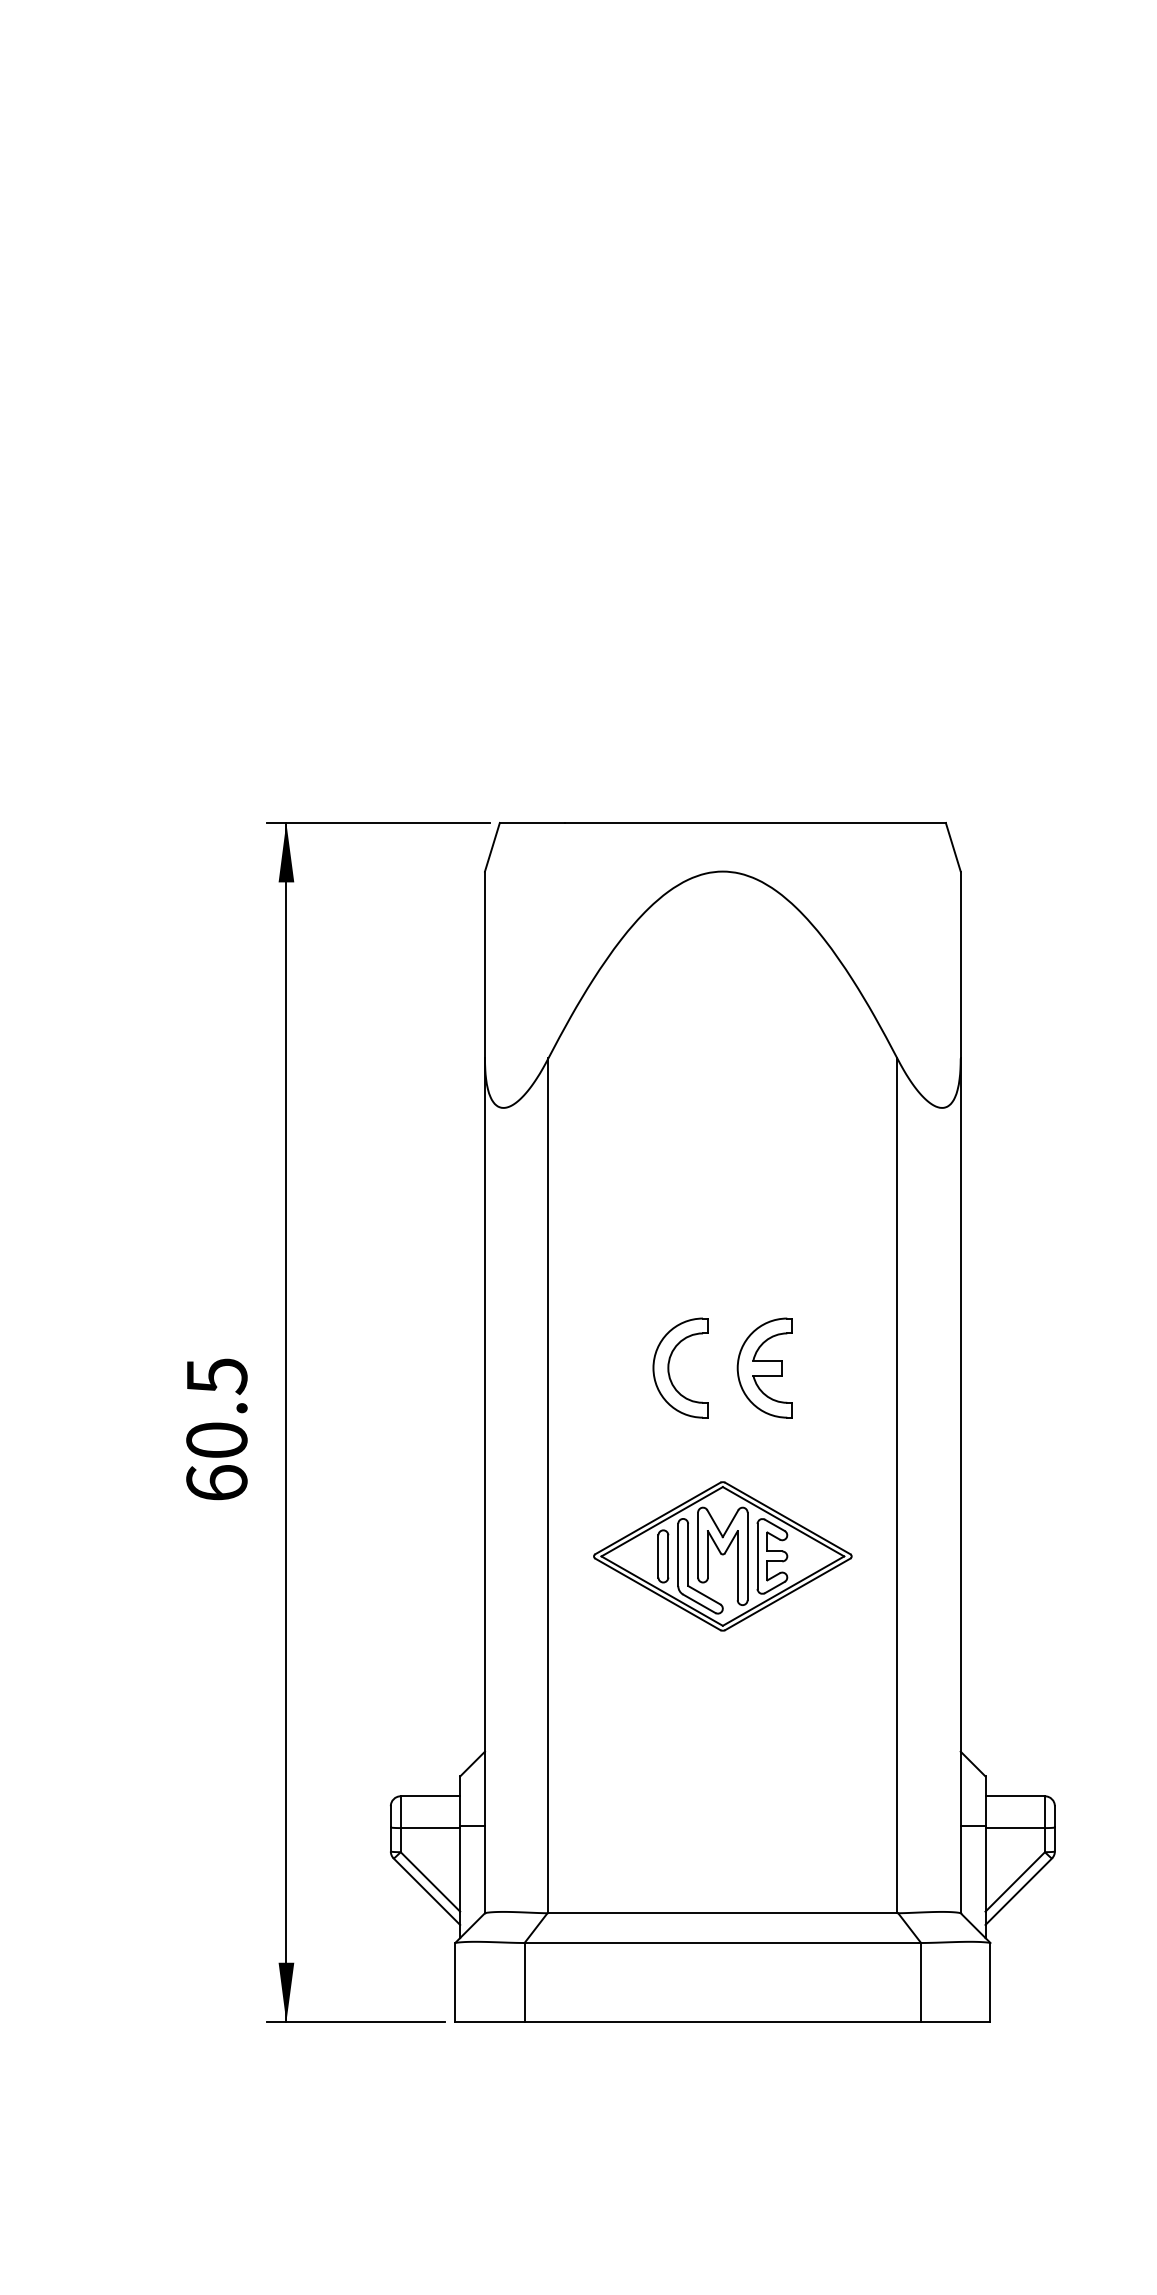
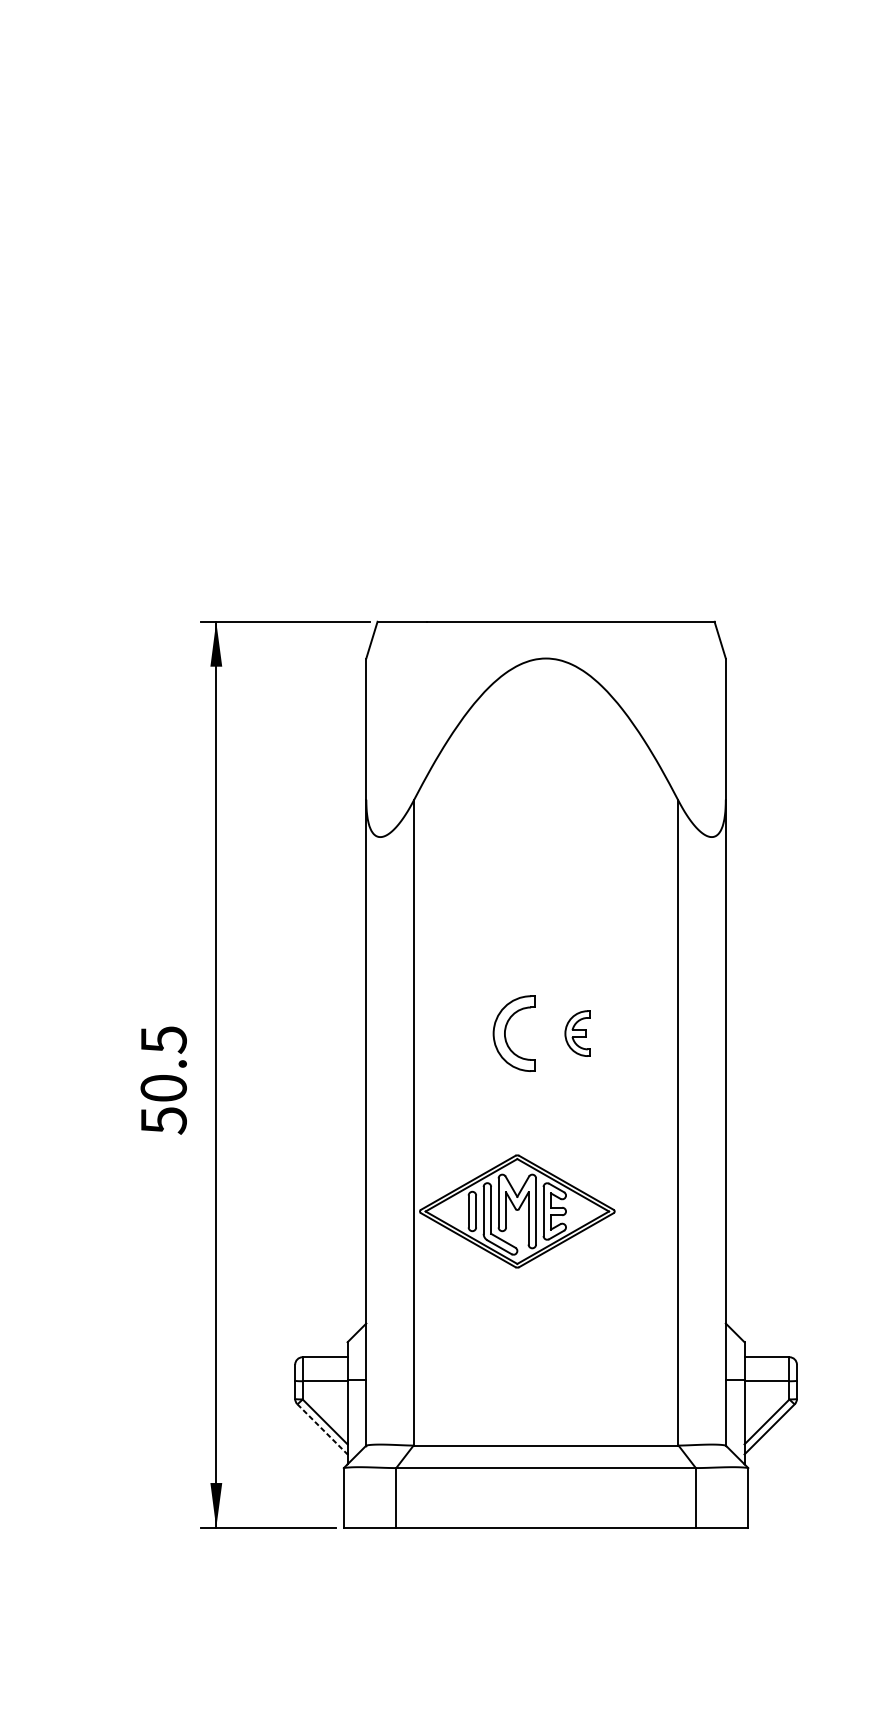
part: (764, 1367) -> (577, 1033), size x0.6
text: (216, 1483) -> (163, 1120), 60.5 -> 50.5
part: (722, 1556) -> (517, 1211), moved
line: (427, 1892) -> (322, 1429), solid -> dashed

